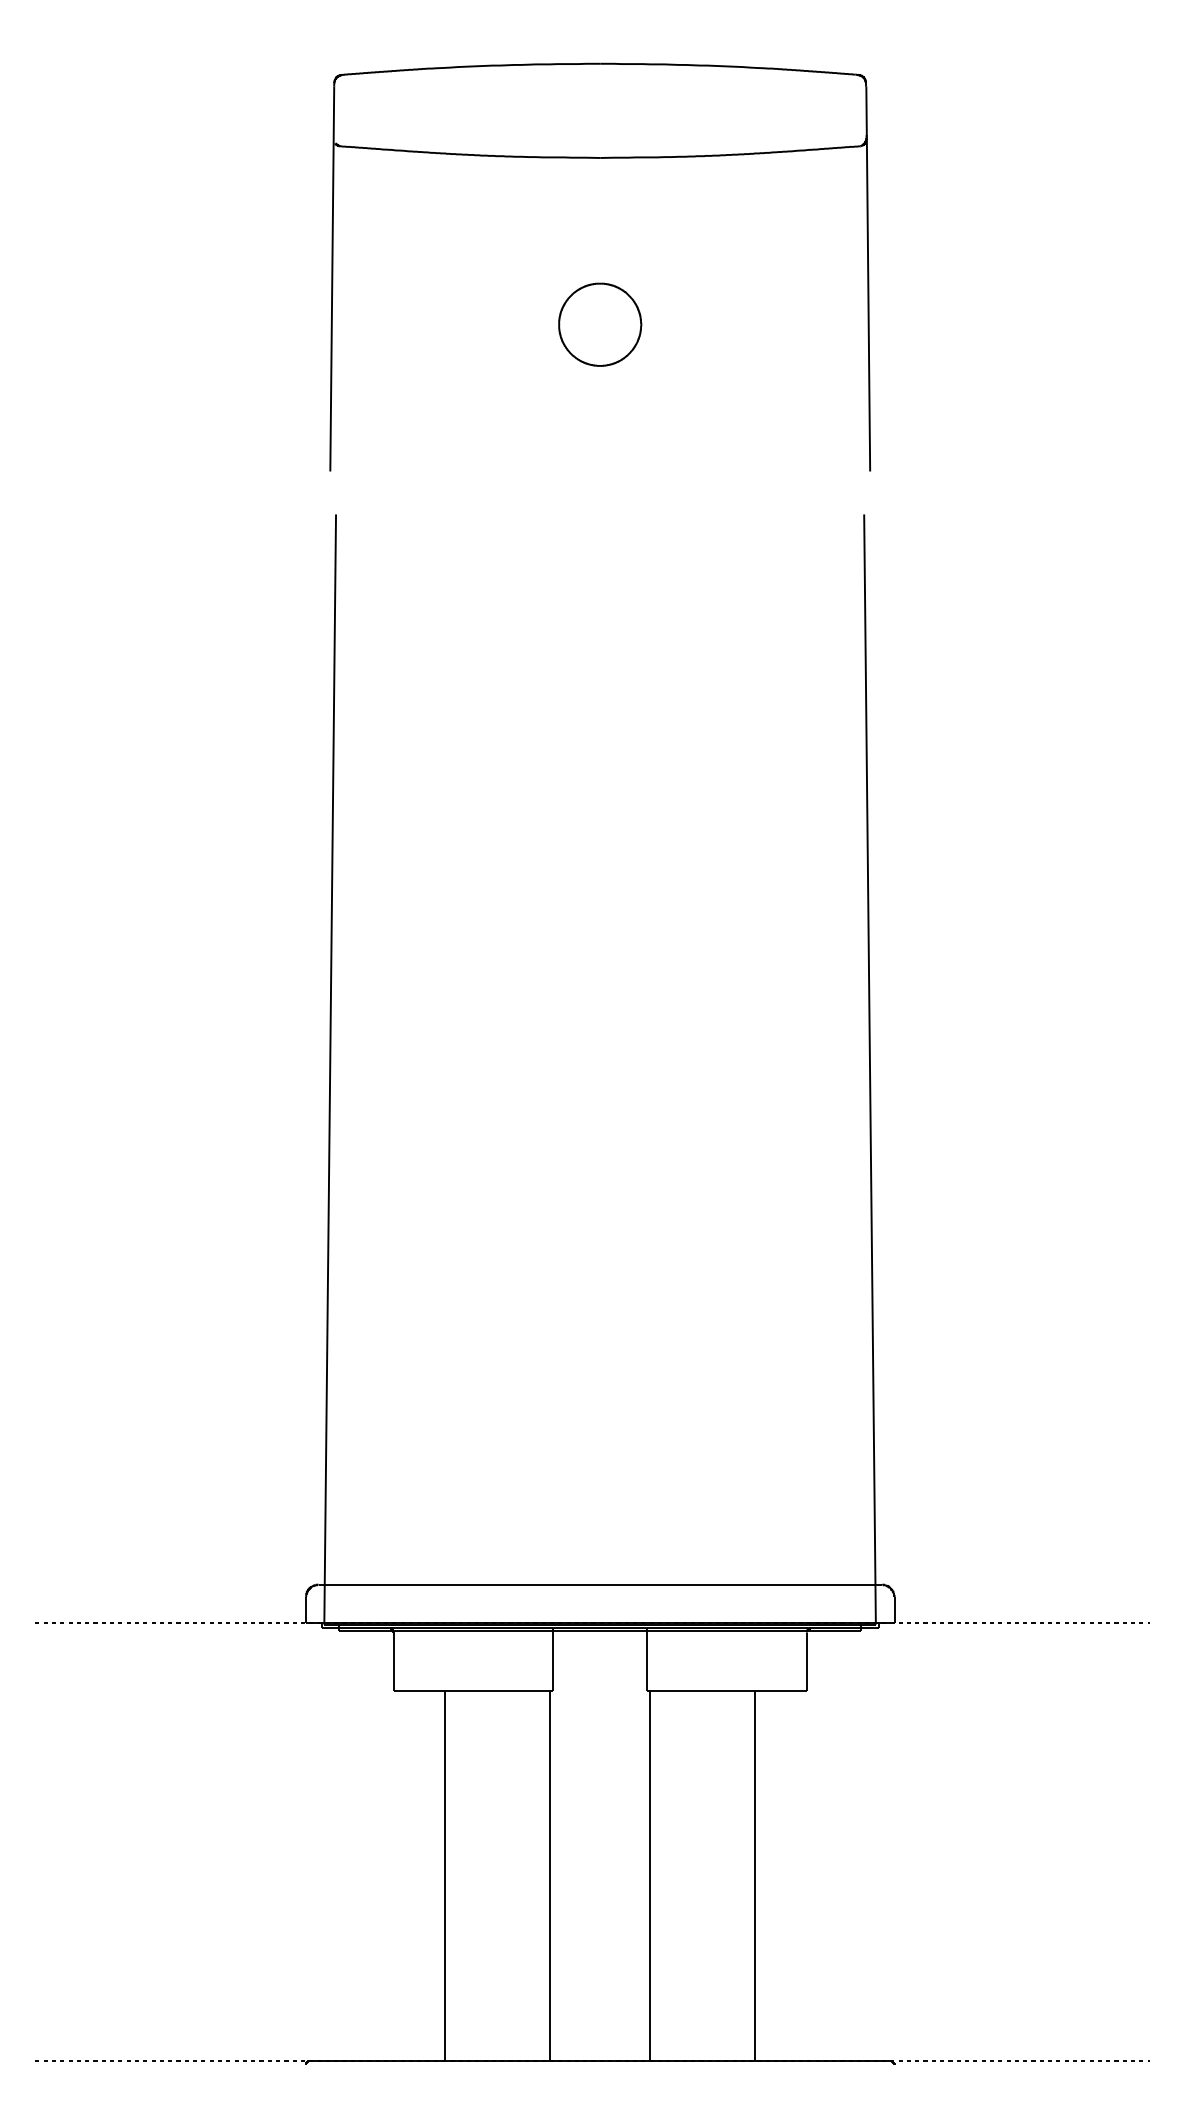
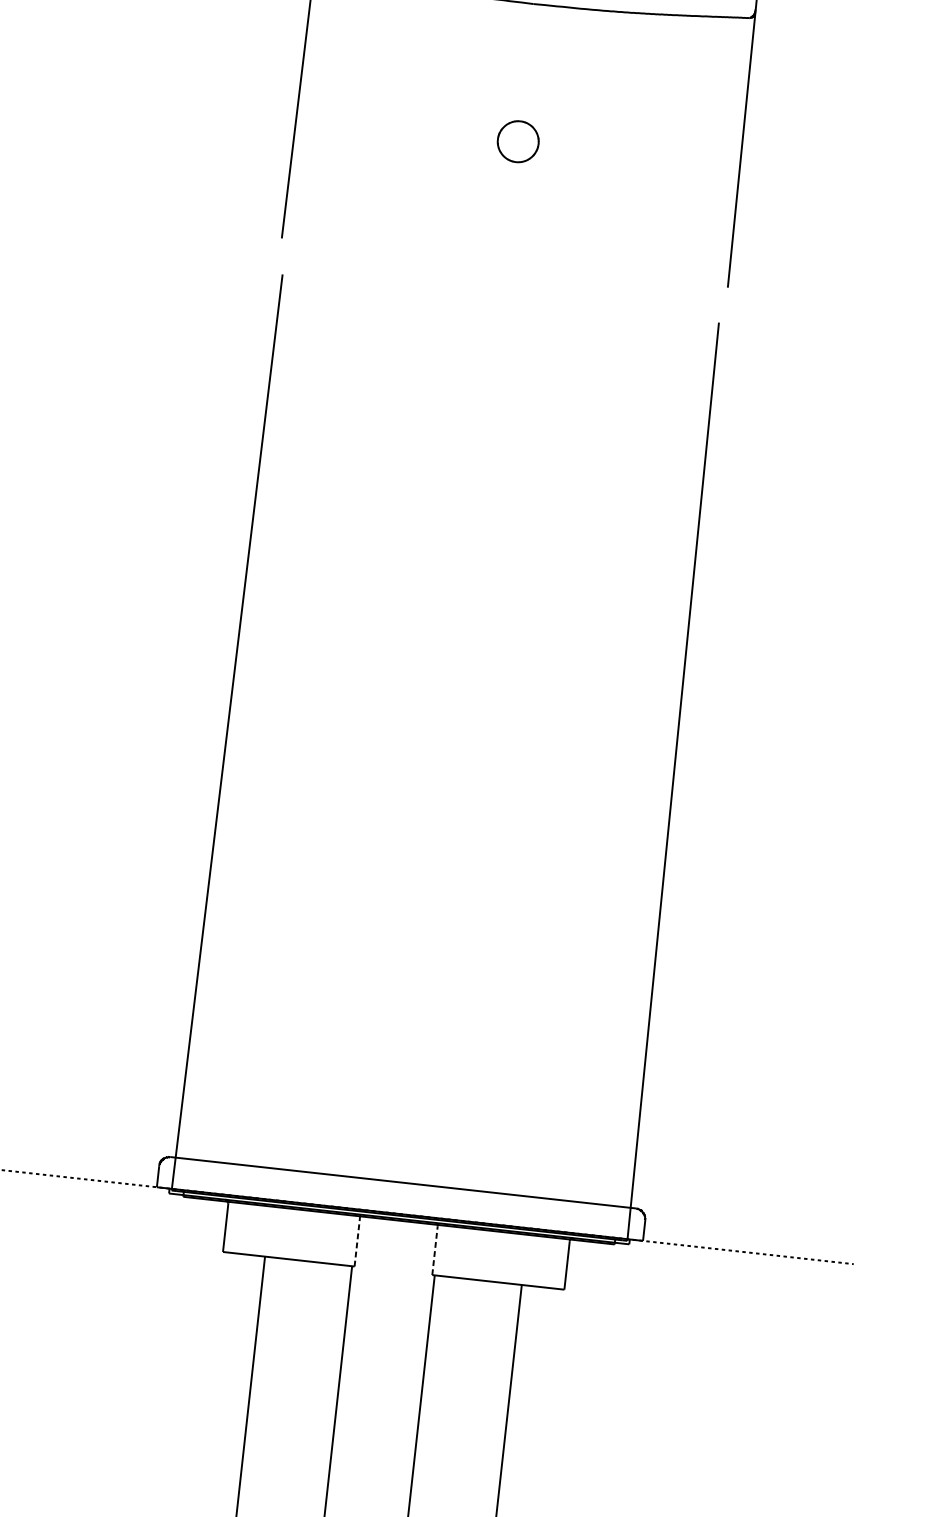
part: (600, 324) -> (518, 141), size x0.6
line: (553, 1661) -> (357, 1241), solid -> dashed
line: (647, 1661) -> (435, 1250), solid -> dashed

